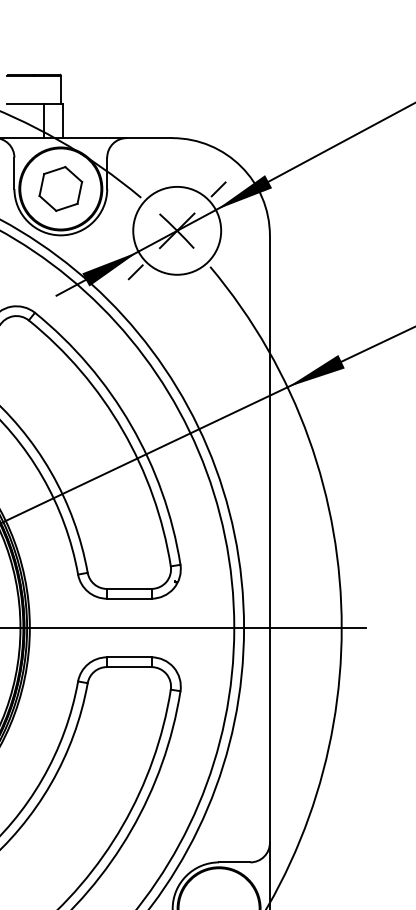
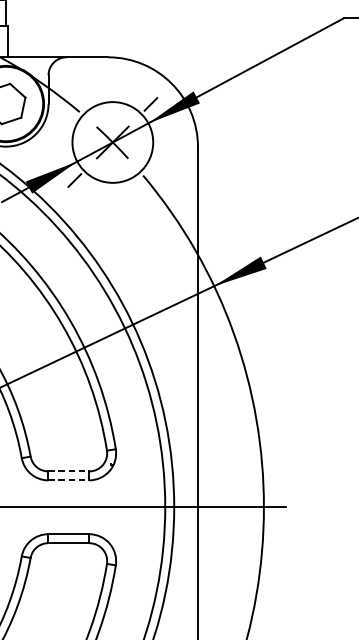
line: (129, 588) -> (69, 471), solid -> dashed
line: (129, 598) -> (69, 480), solid -> dashed

